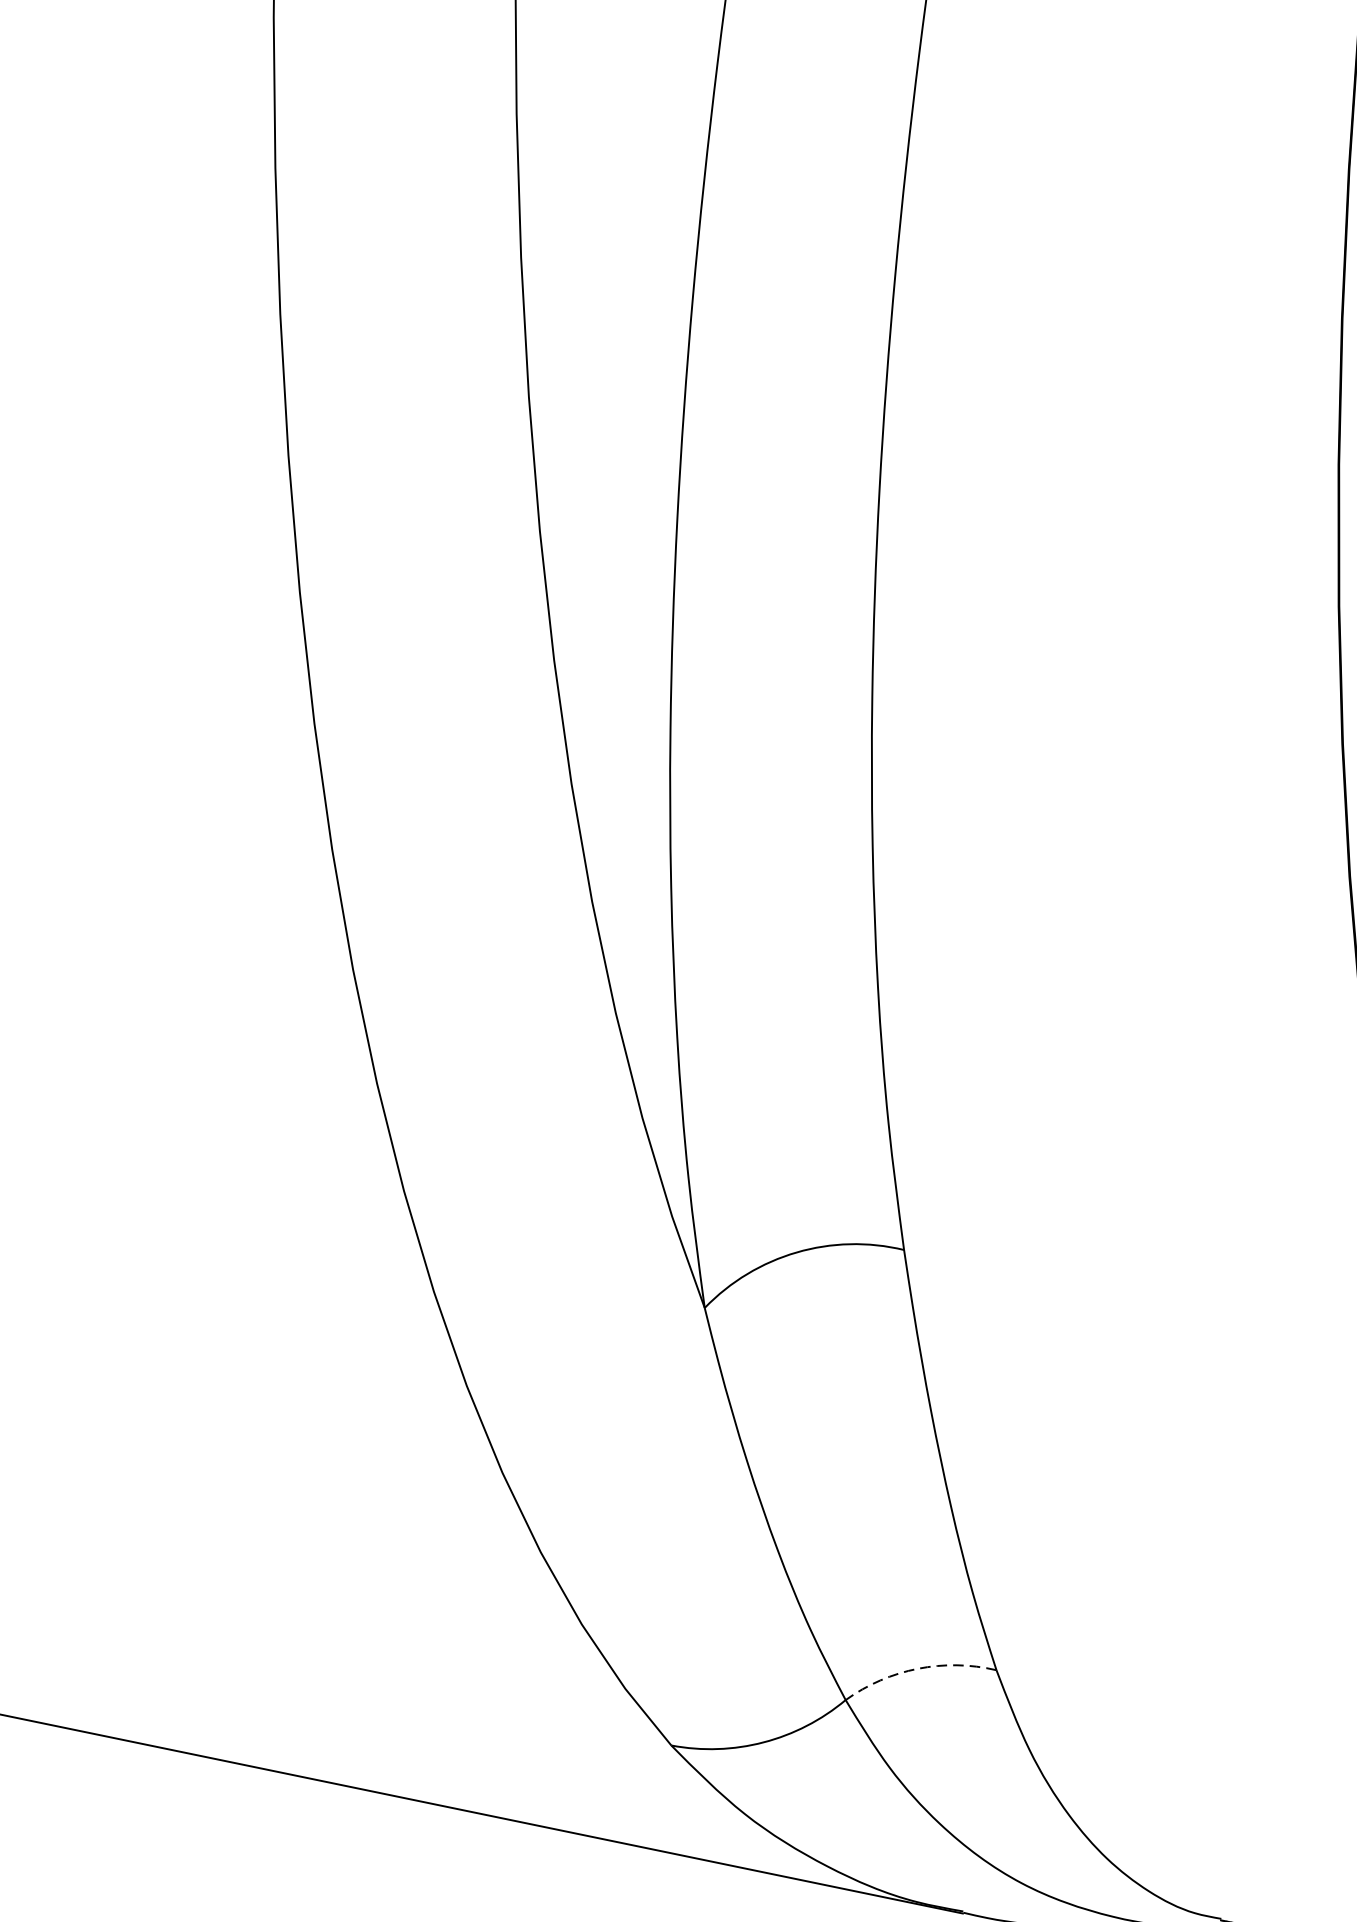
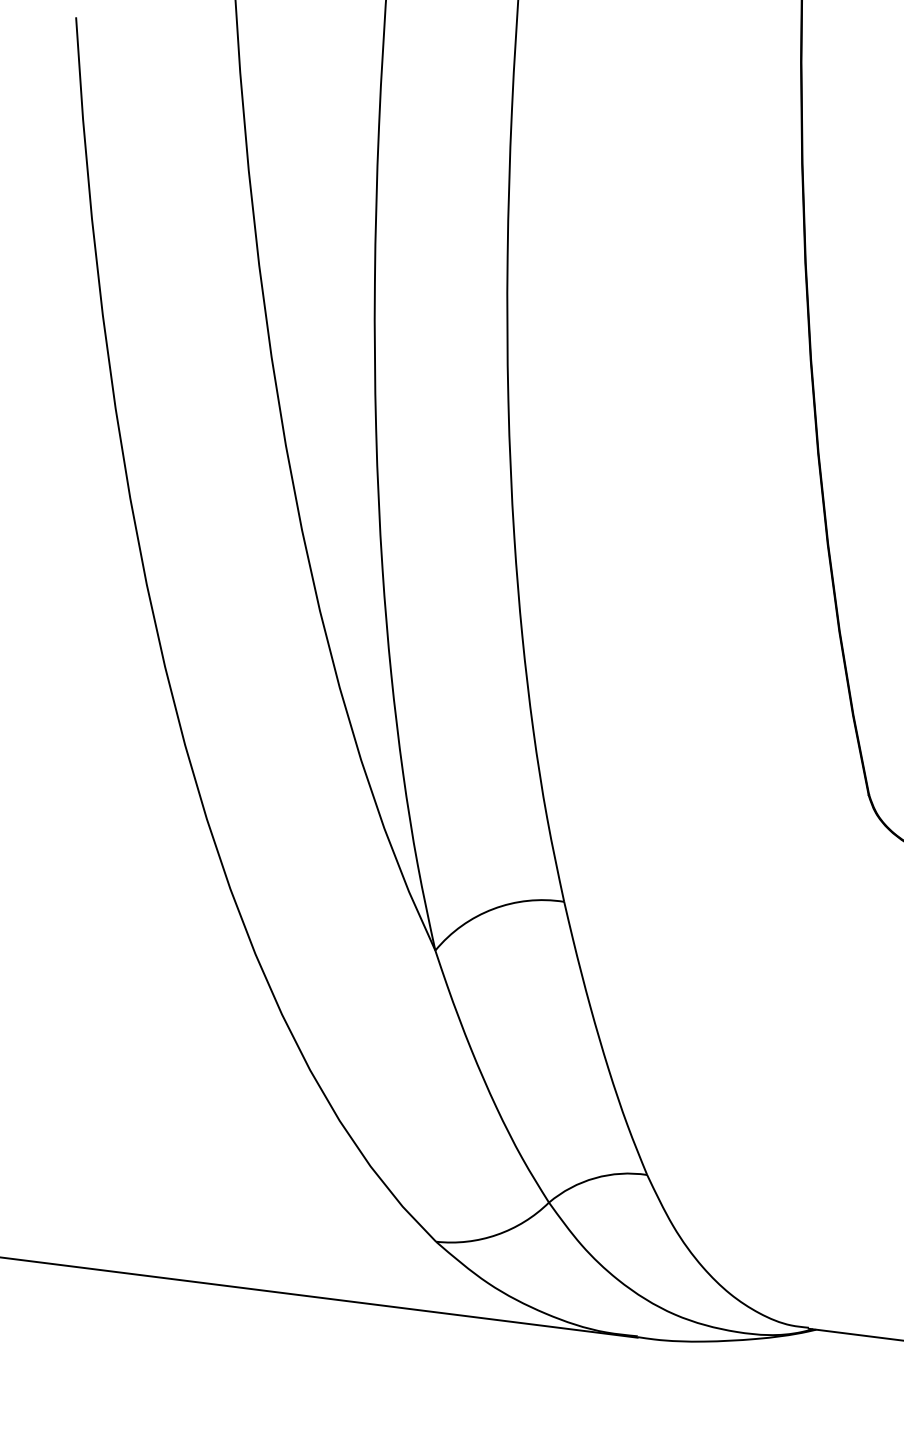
arc: (918, 1669) -> (595, 1178), dashed -> solid

